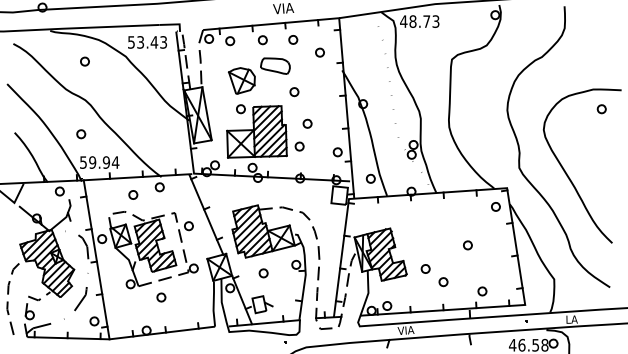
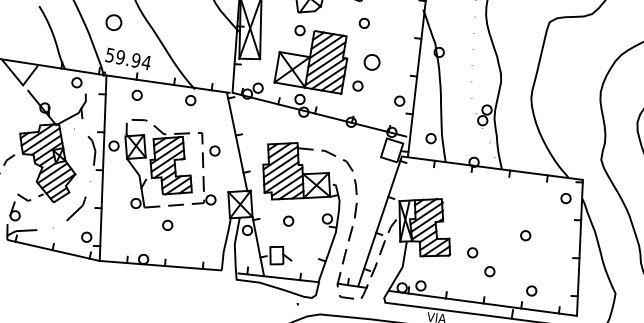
part: (307, 123) -> (372, 61), size x1.6
part: (81, 134) -> (114, 23), size x1.6
part: (133, 194) -> (137, 94), moved

